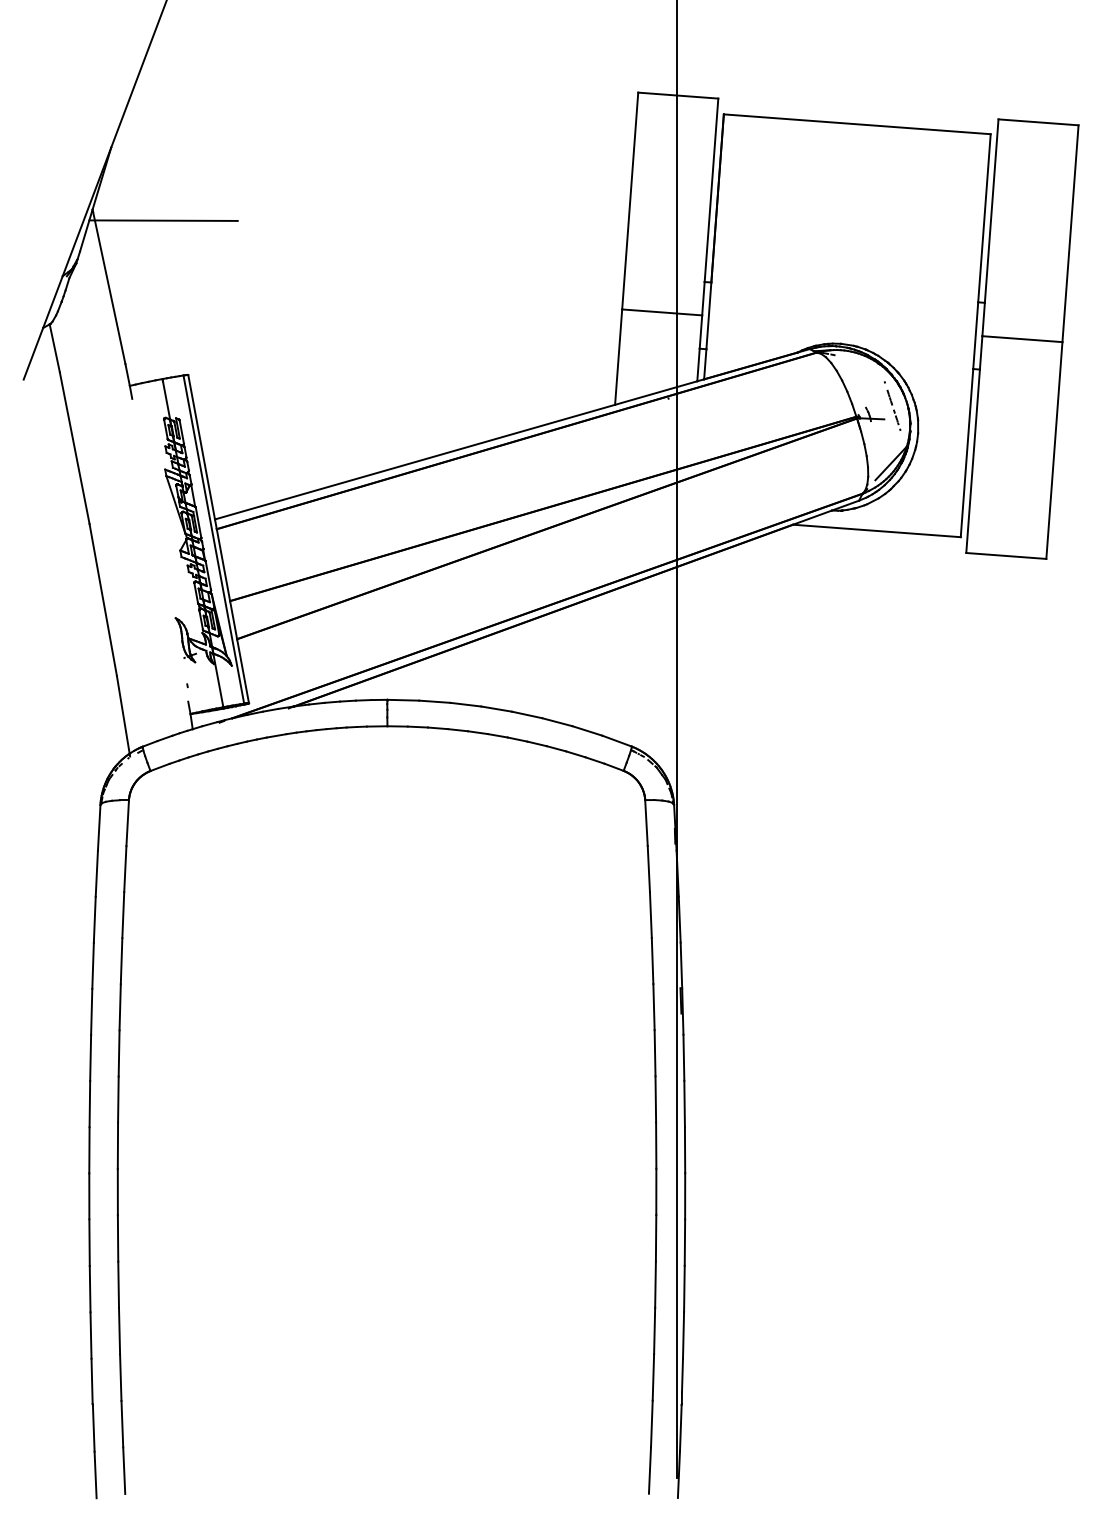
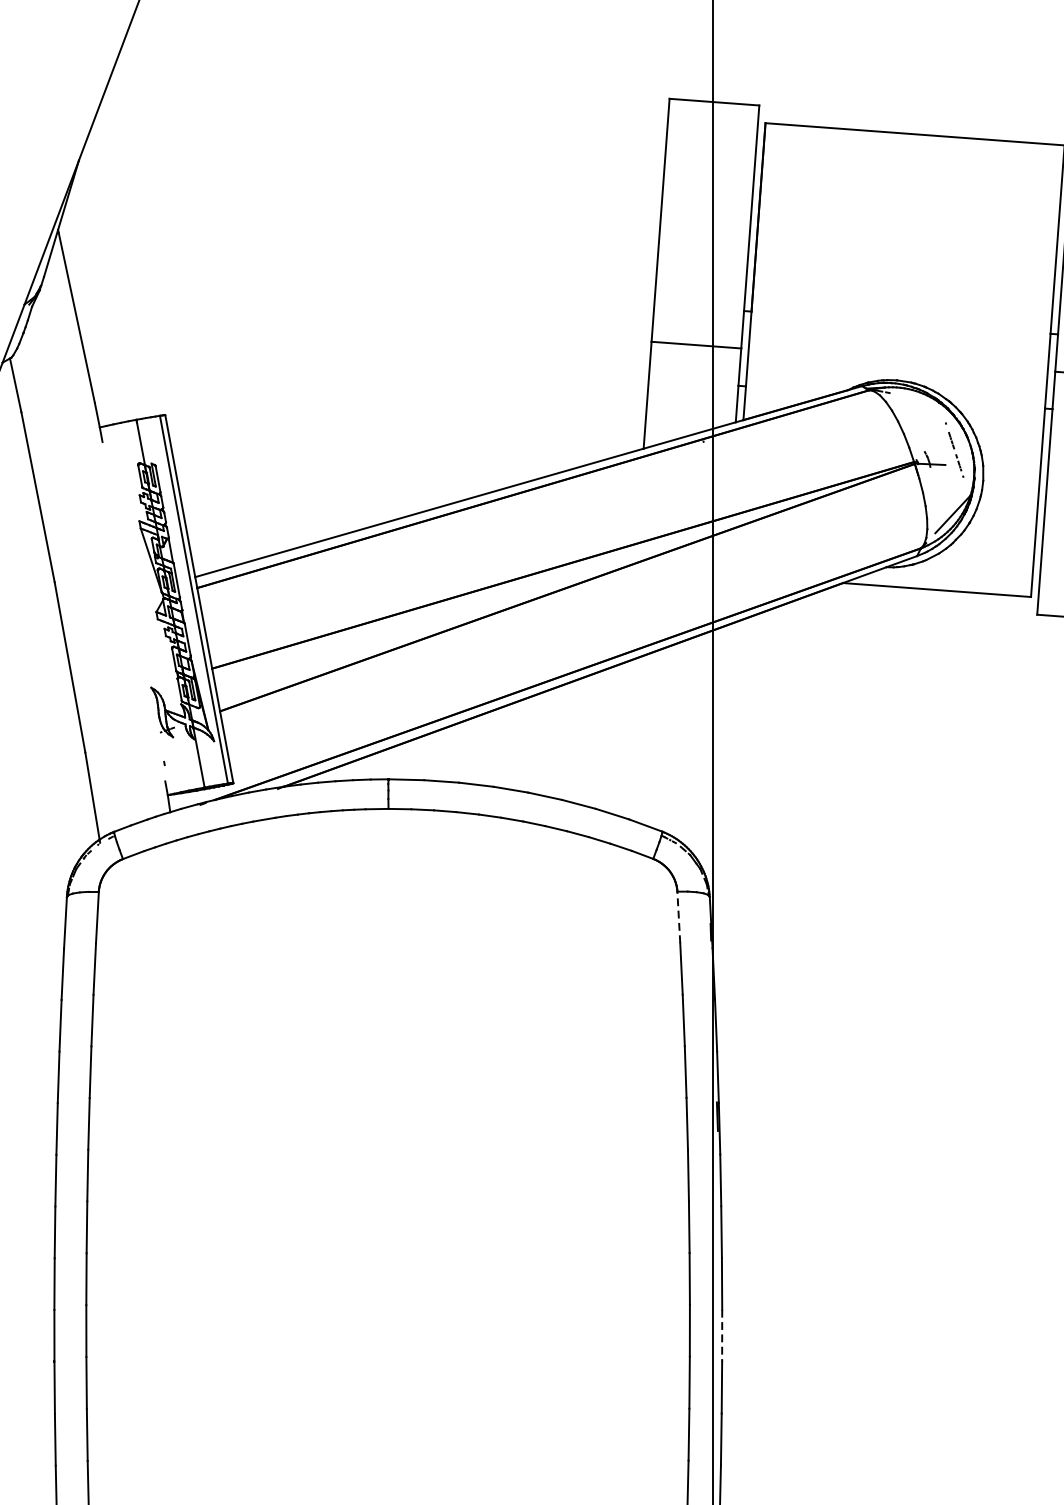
line: (163, 220) -> (137, 242), removed
line: (646, 823) -> (678, 917), solid -> dashed
line: (685, 1196) -> (722, 1335), solid -> dashed

